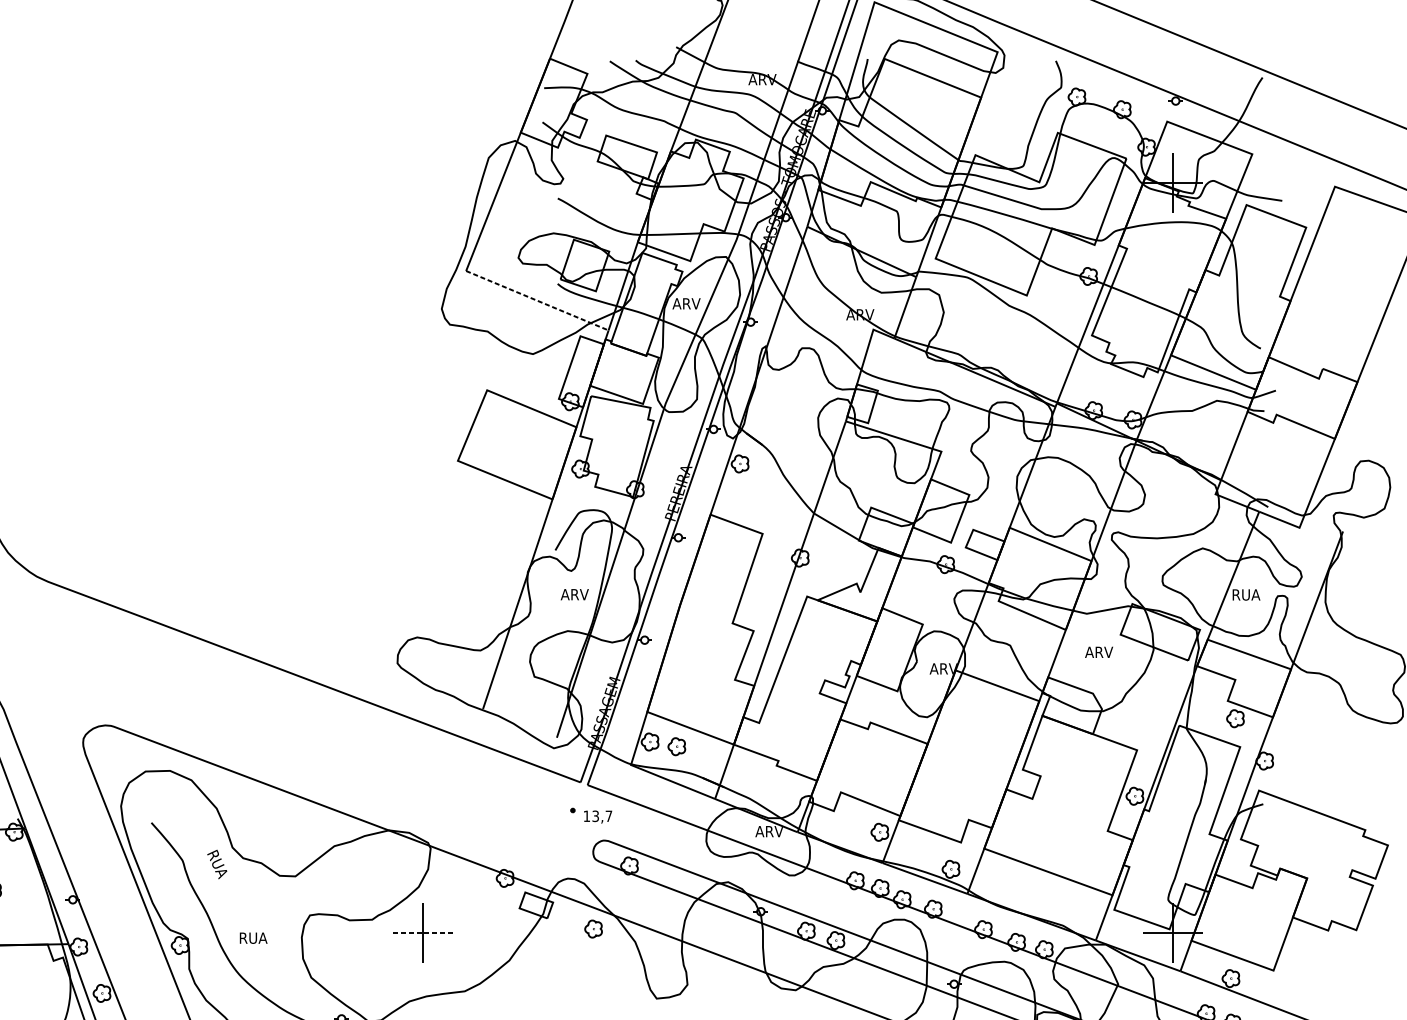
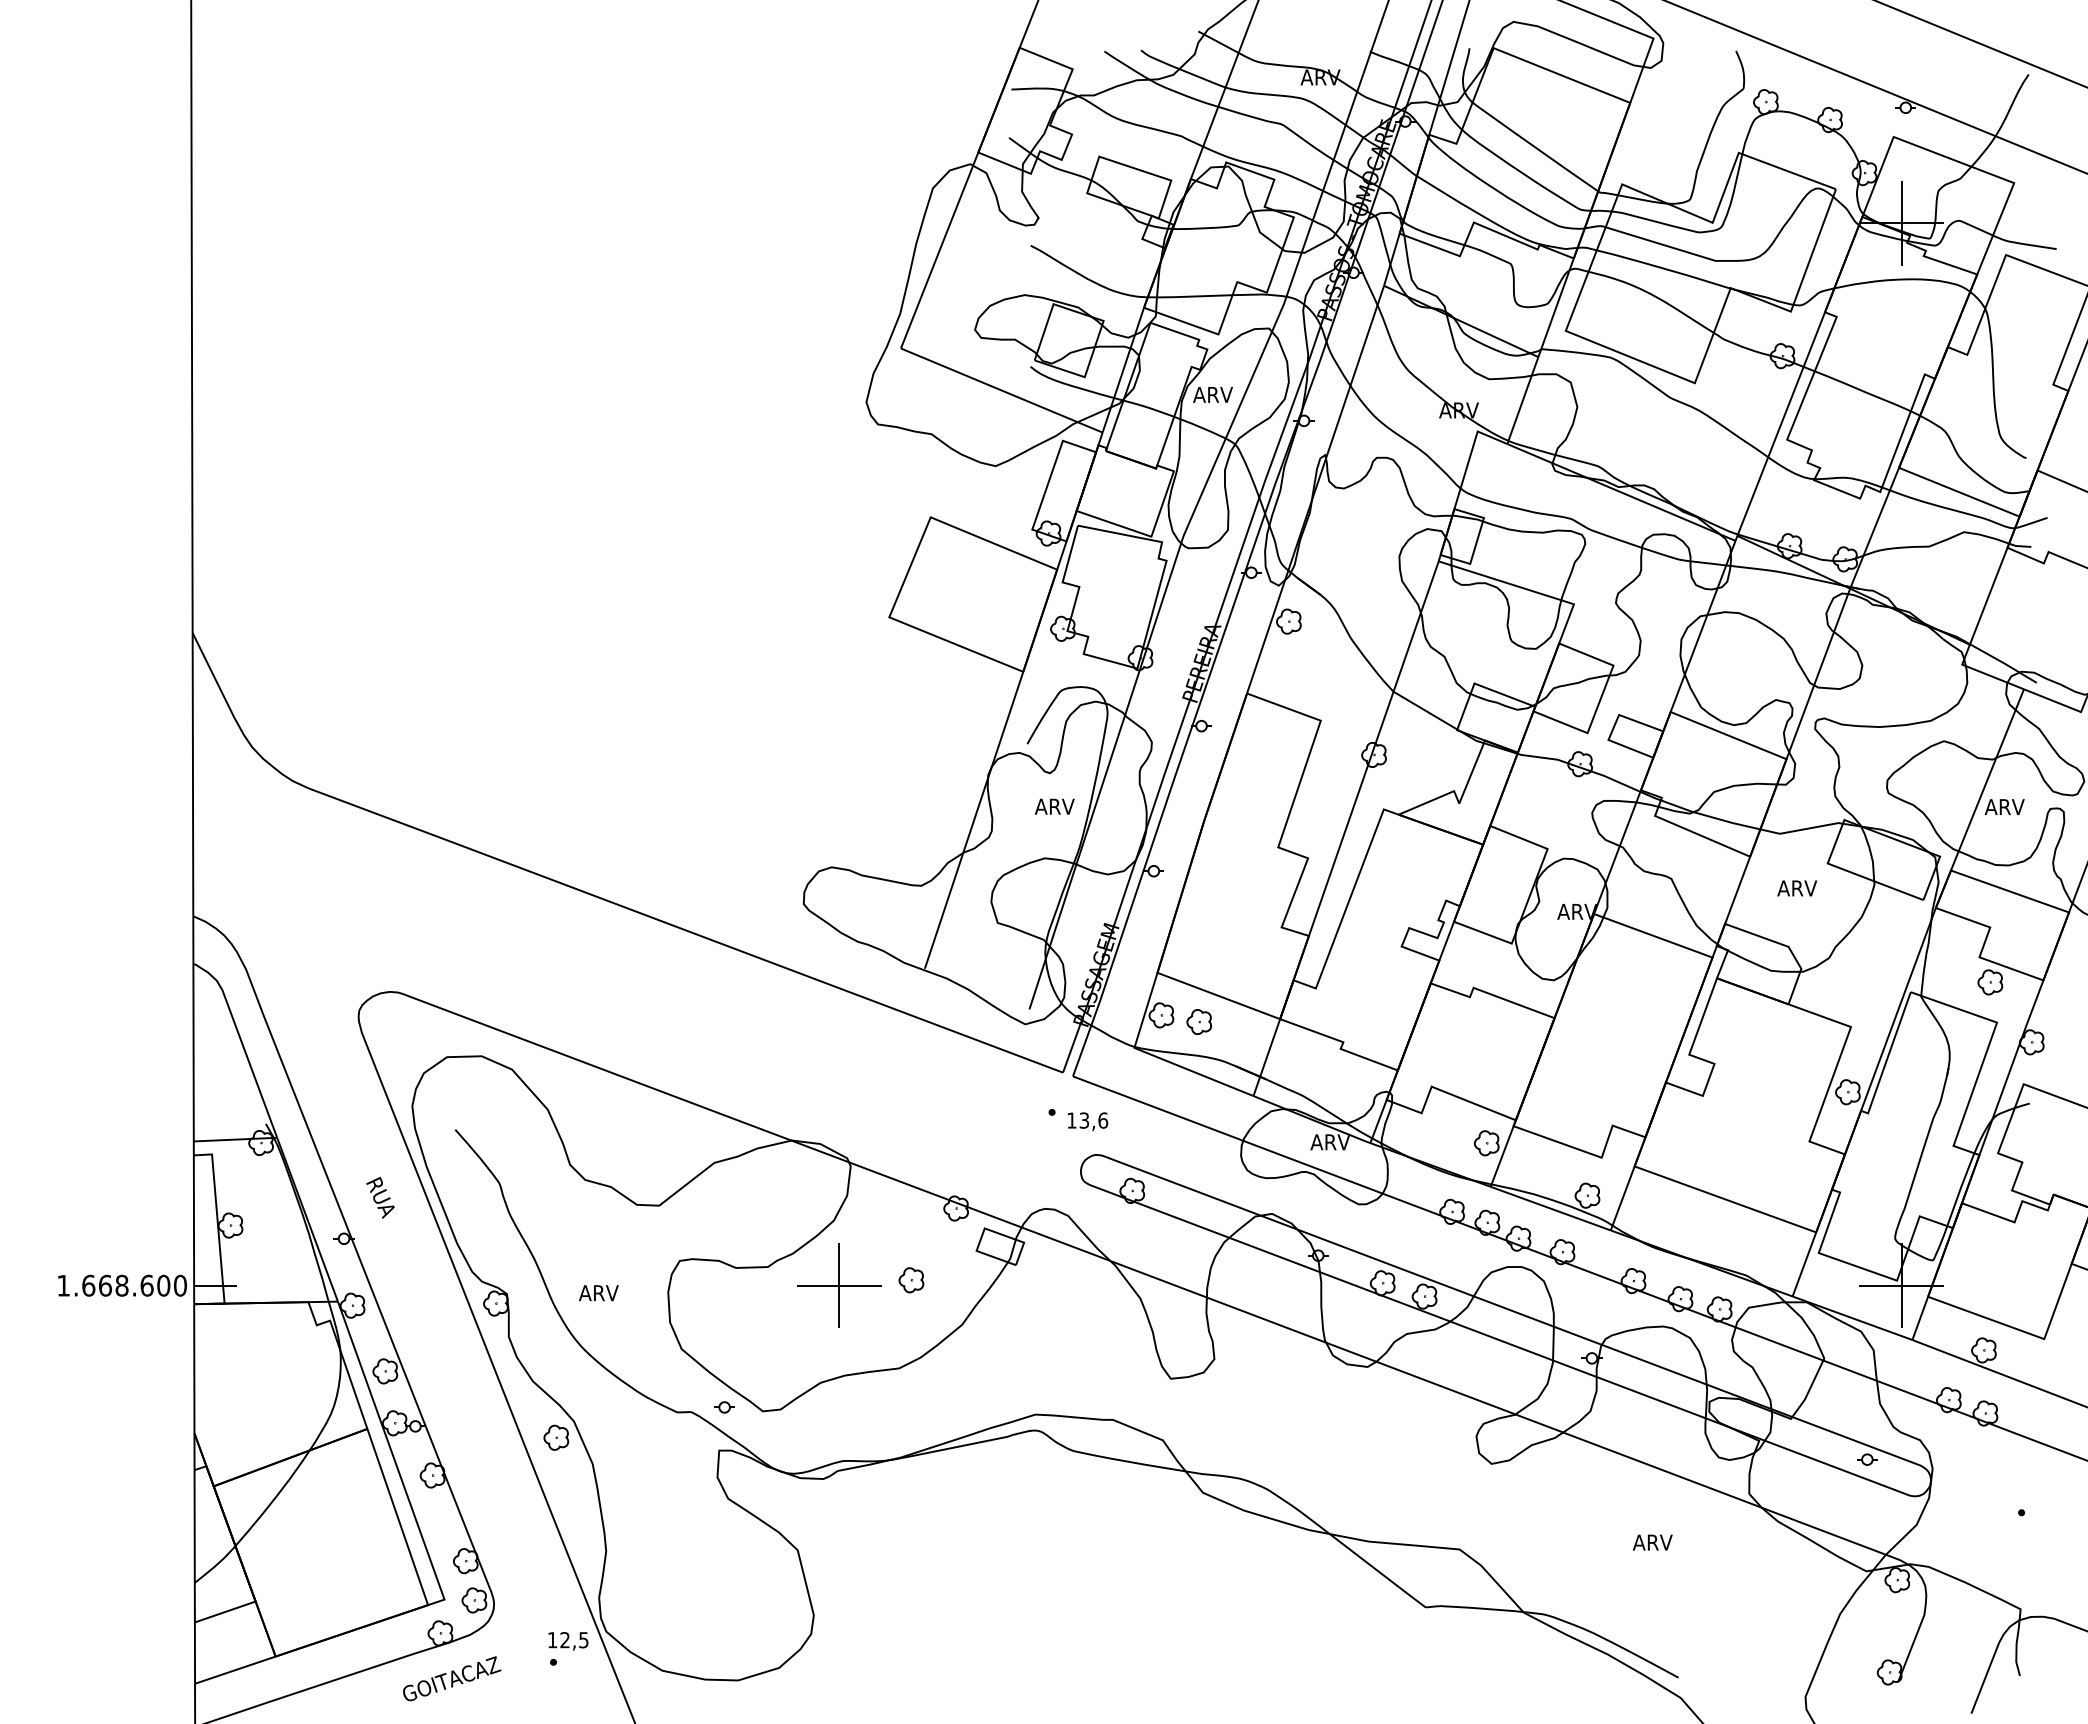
line: (537, 300) -> (1002, 390), dashed -> solid
text: (1245, 595) -> (2004, 807), RUA -> ARV
text: (609, 816) -> (1103, 1120), 13,7 -> 13,6
text: (217, 864) -> (380, 1197), moved
part: (593, 929) -> (911, 1280), moved
line: (422, 932) -> (838, 1285), dashed -> solid
text: (253, 938) -> (599, 1293), RUA -> ARV

